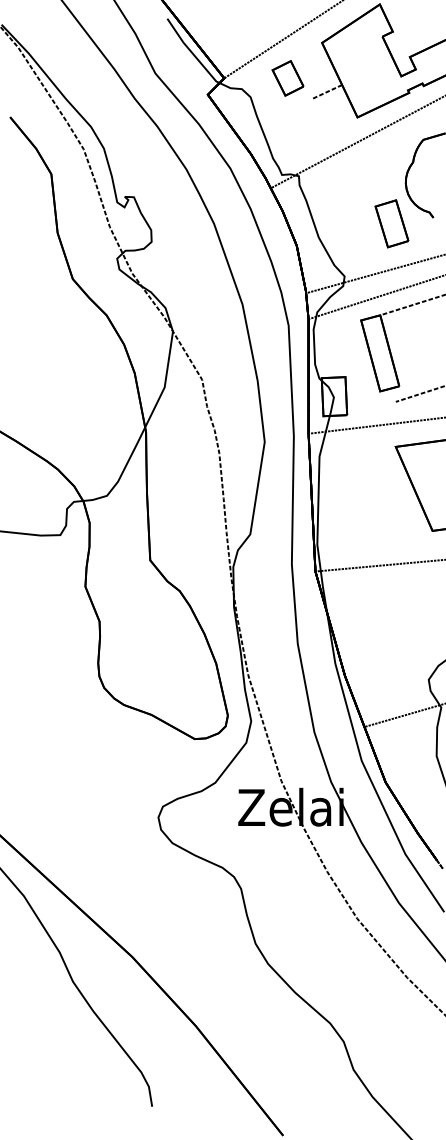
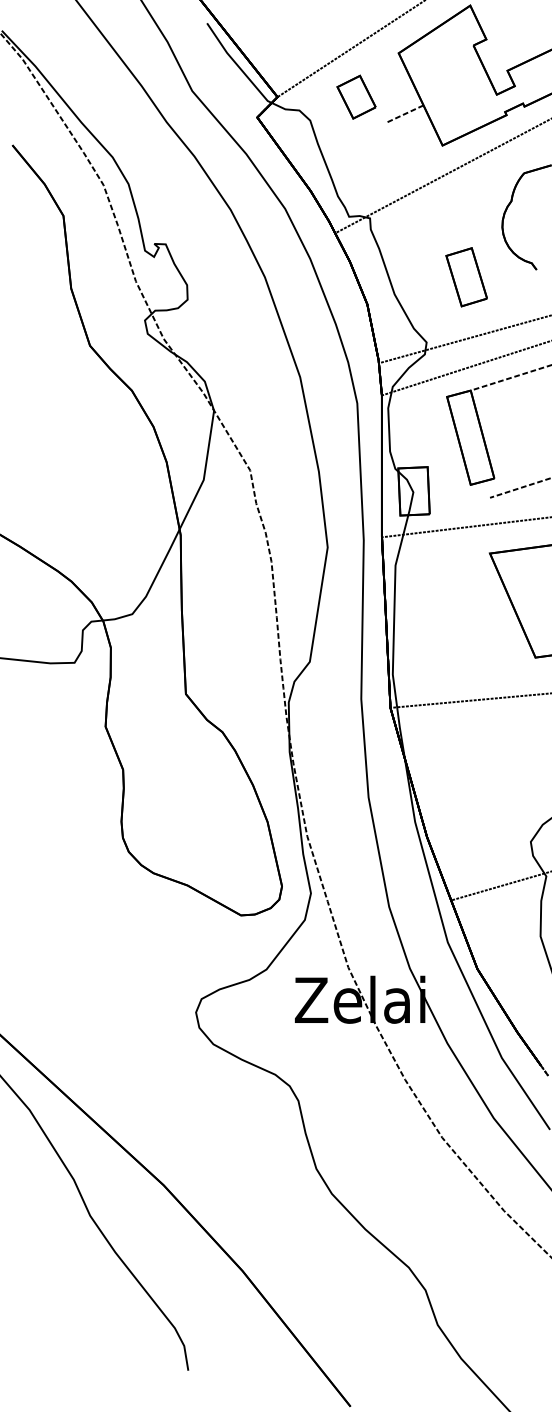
part: (391, 223) -> (466, 276), moved

